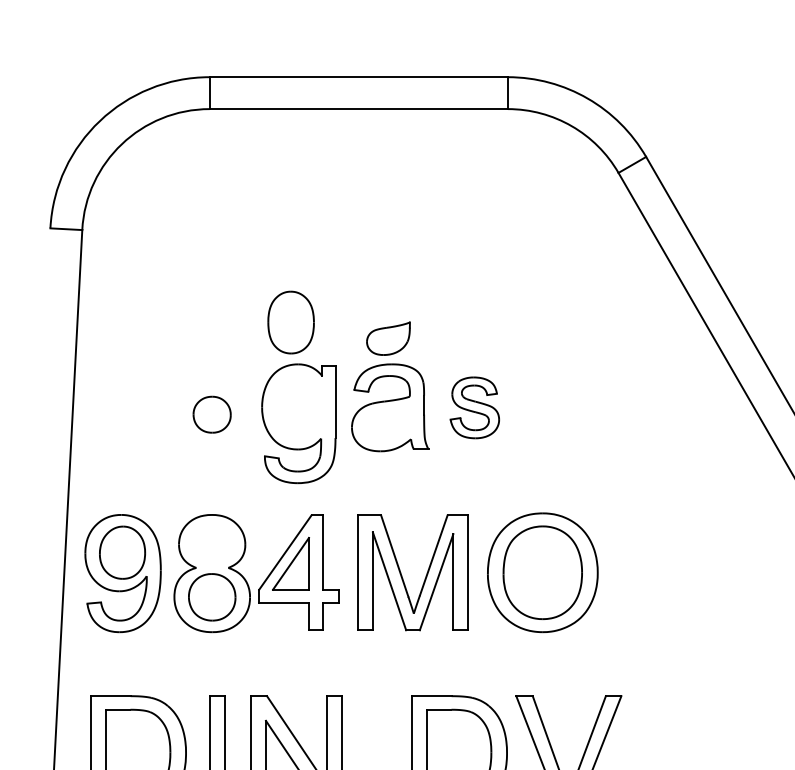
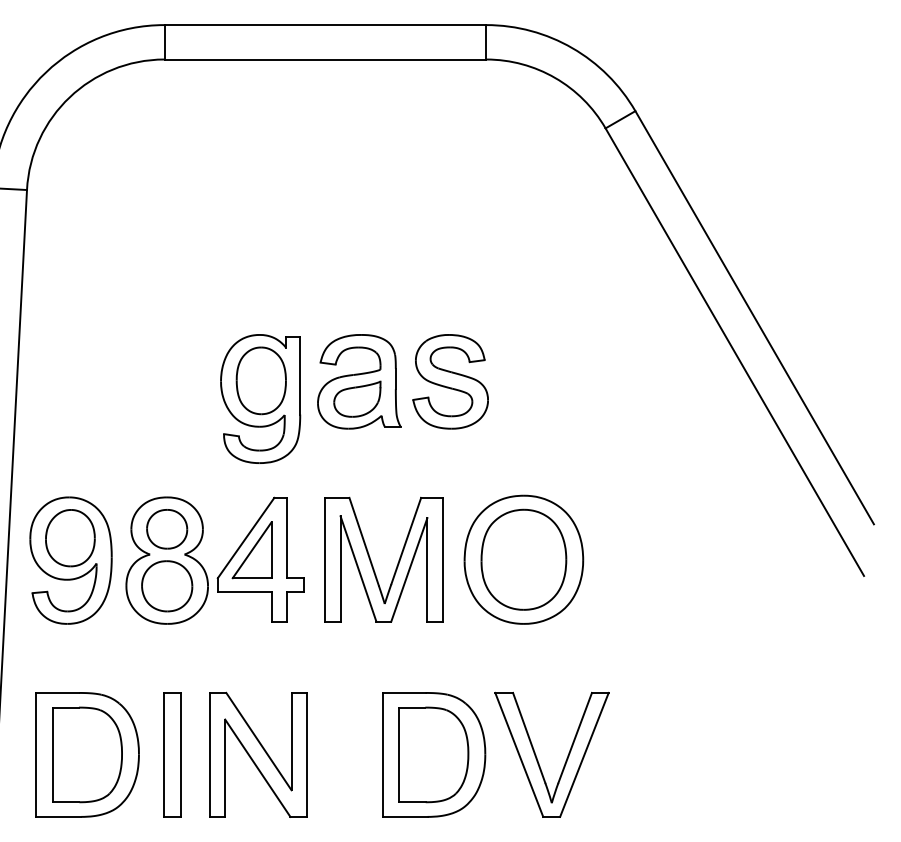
part: (290, 322) -> (260, 380), moved
part: (388, 338) -> (357, 398), moved
part: (474, 407) -> (450, 381), size x1.43
part: (212, 414) -> (167, 529), moved

